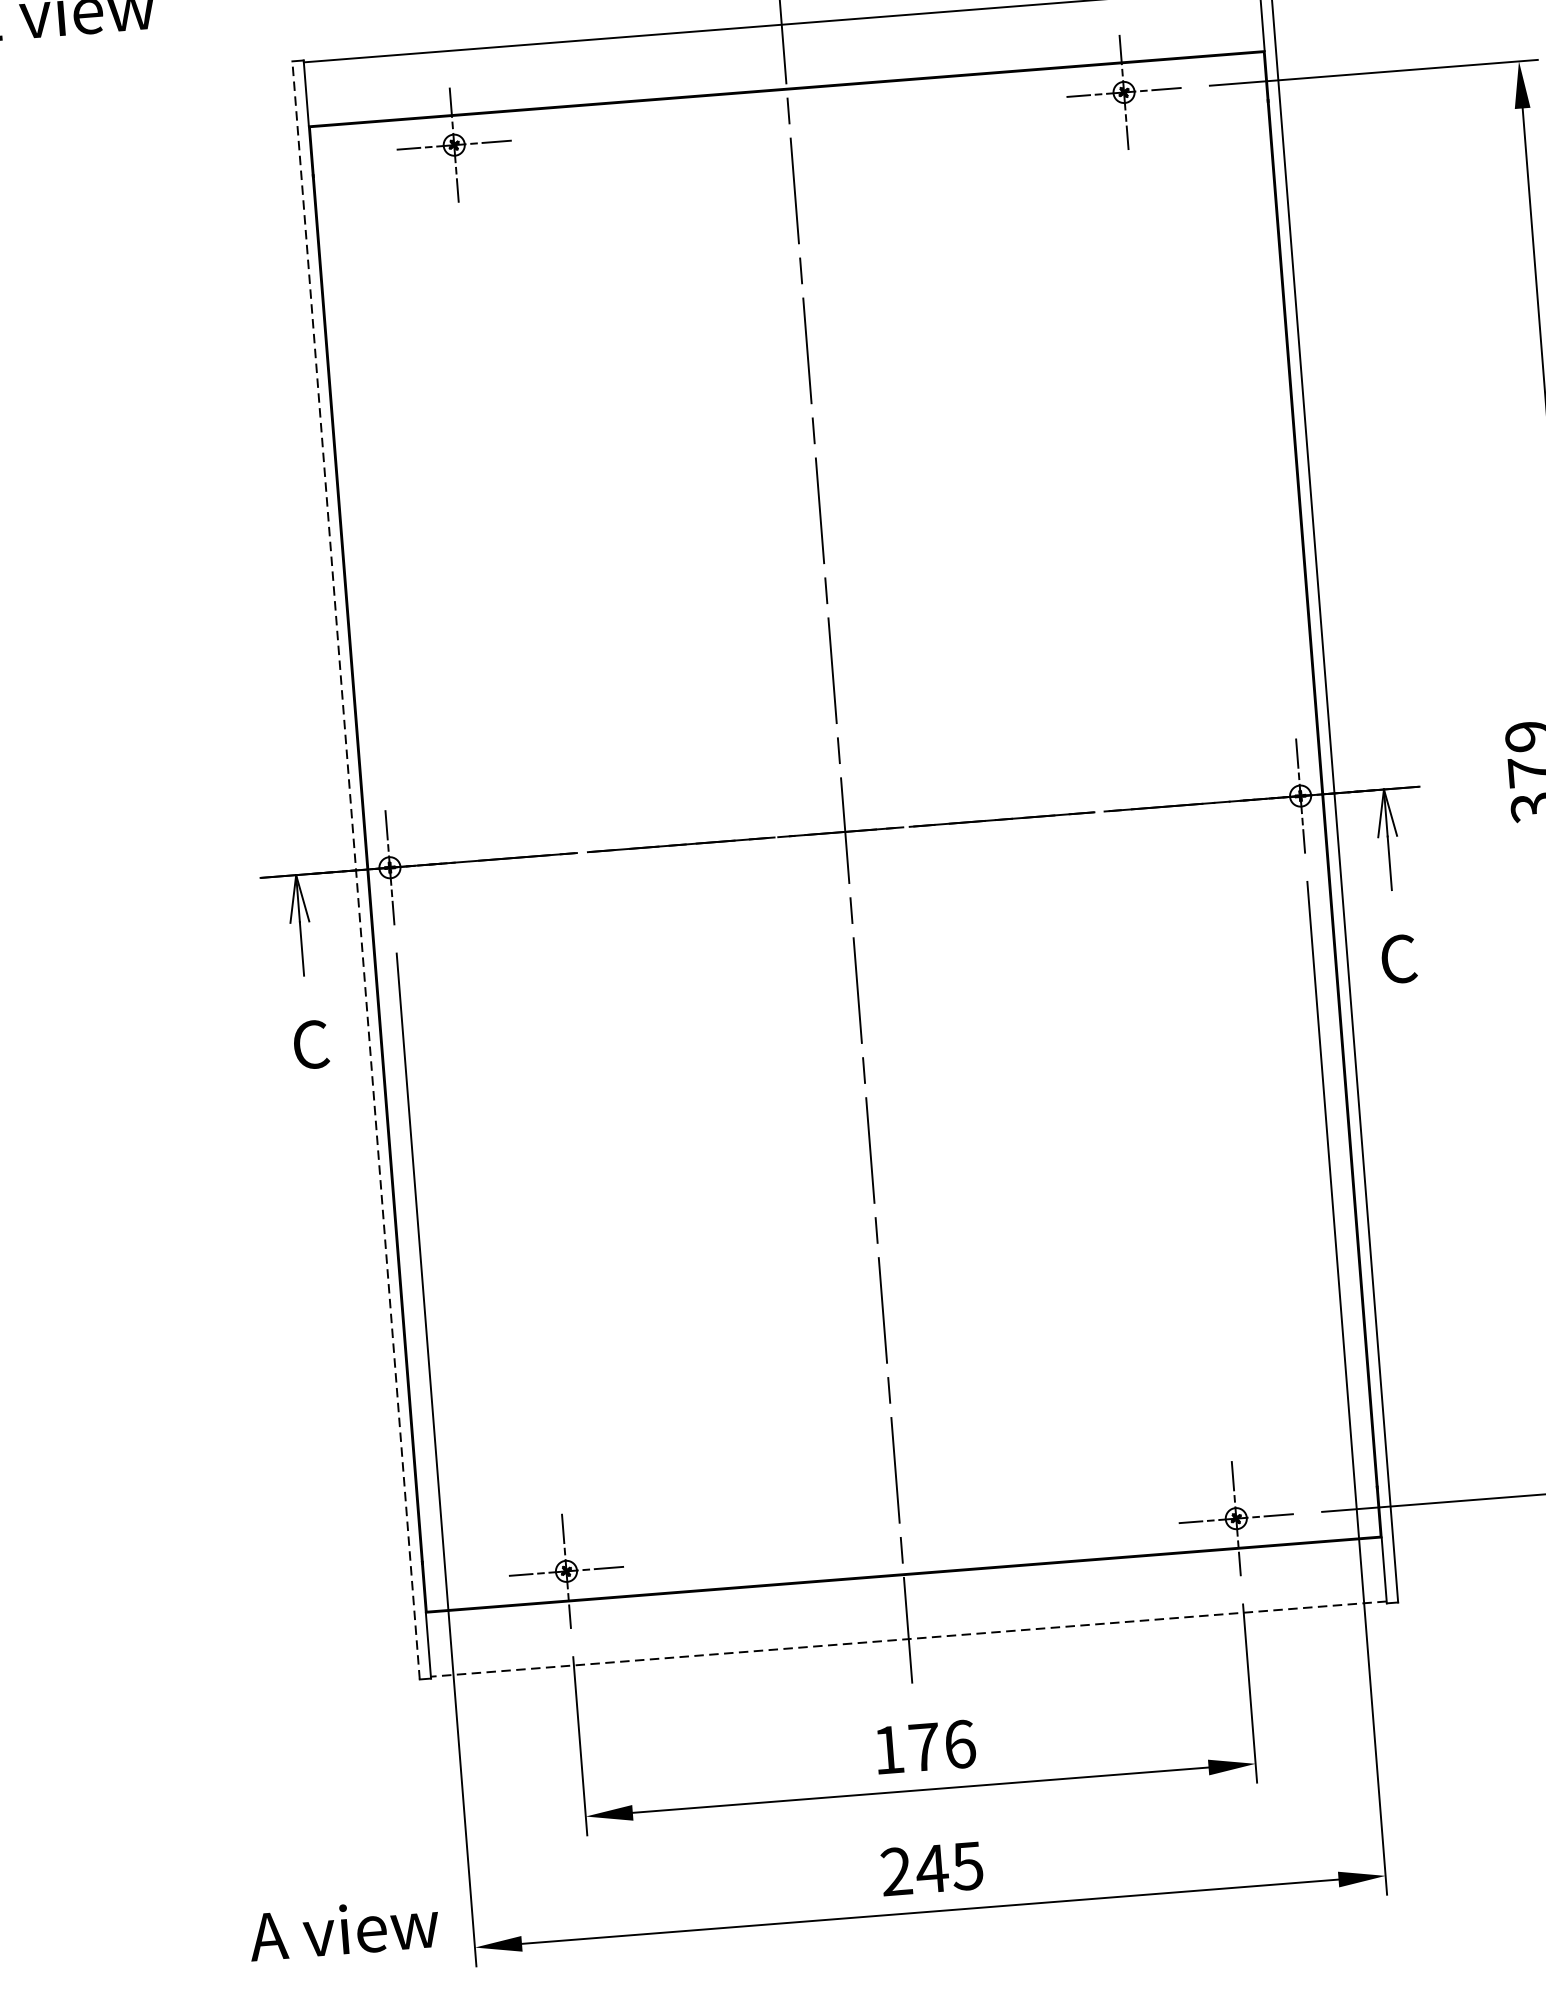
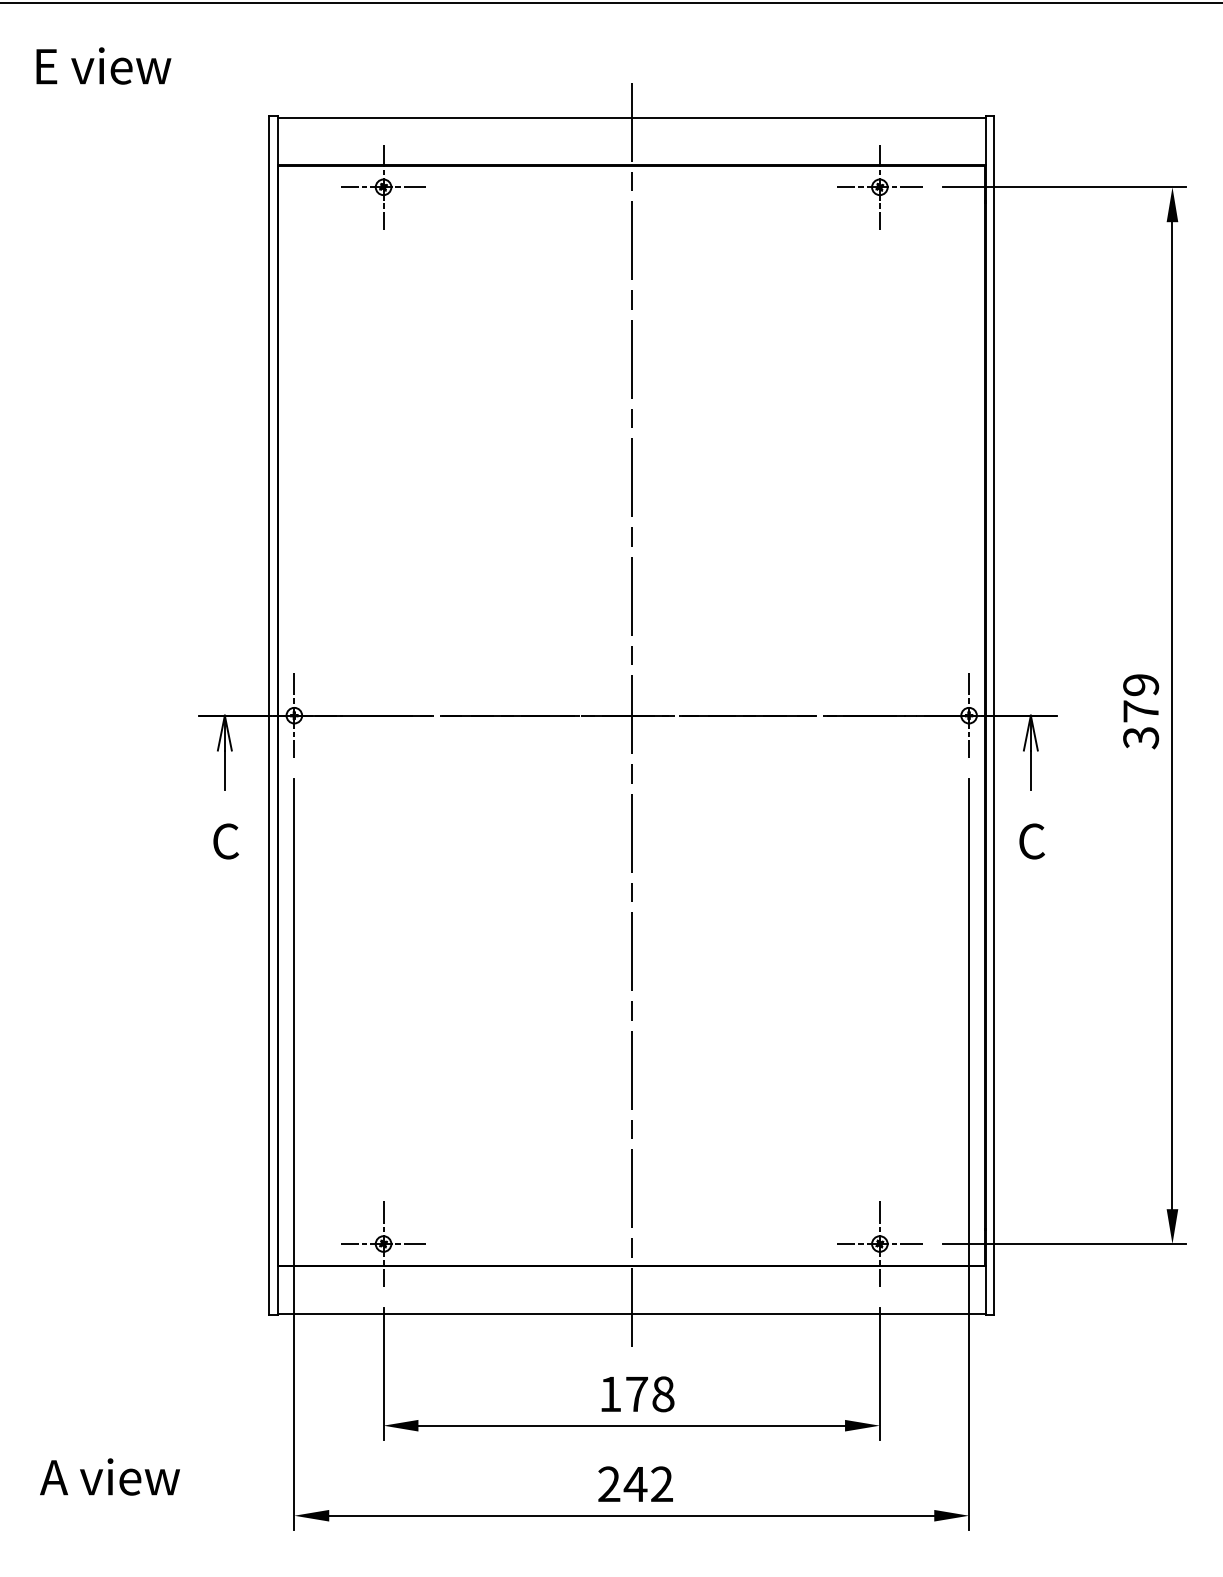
line: (356, 870) -> (269, 715), dashed -> solid
line: (908, 1638) -> (631, 1313), dashed -> solid
text: (960, 1744) -> (663, 1394), 176 -> 178
text: (967, 1866) -> (661, 1484), 245 -> 242
text: (343, 1929) -> (109, 1476), moved

